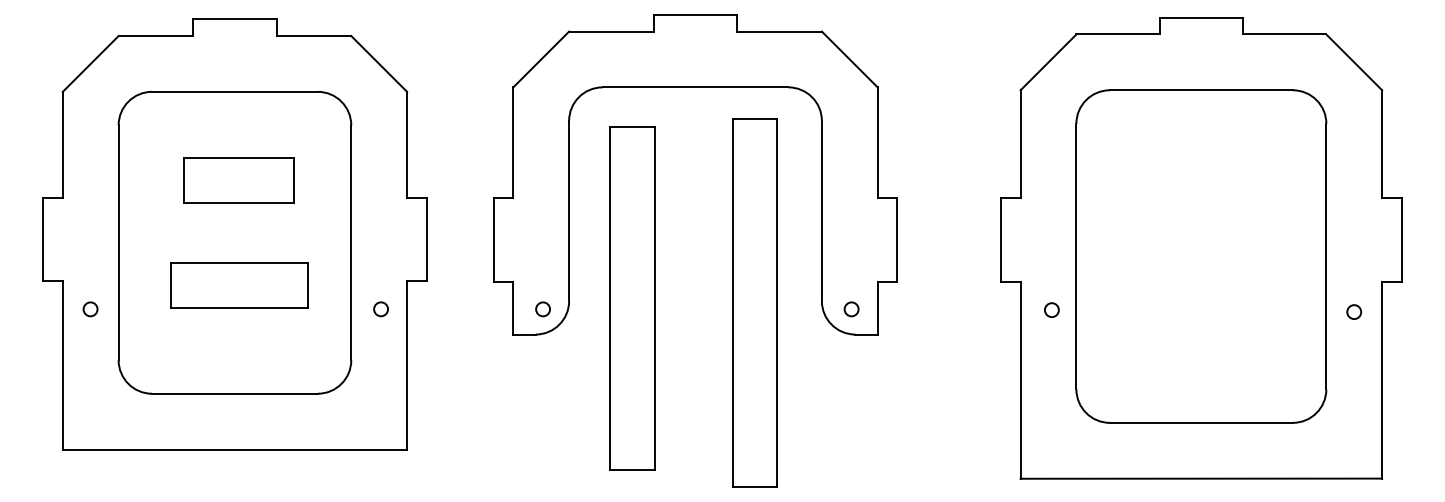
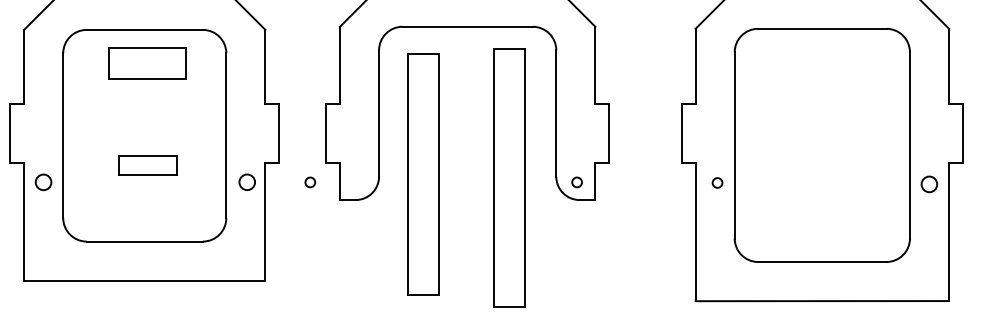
part: (238, 180) -> (147, 63), moved
part: (239, 285) -> (147, 165), size x0.6
circle: (90, 309) -> (43, 182), size x1.6
circle: (380, 309) -> (246, 182), size x1.6
circle: (542, 309) -> (309, 182), moved
circle: (1354, 311) -> (929, 183), size x1.6

